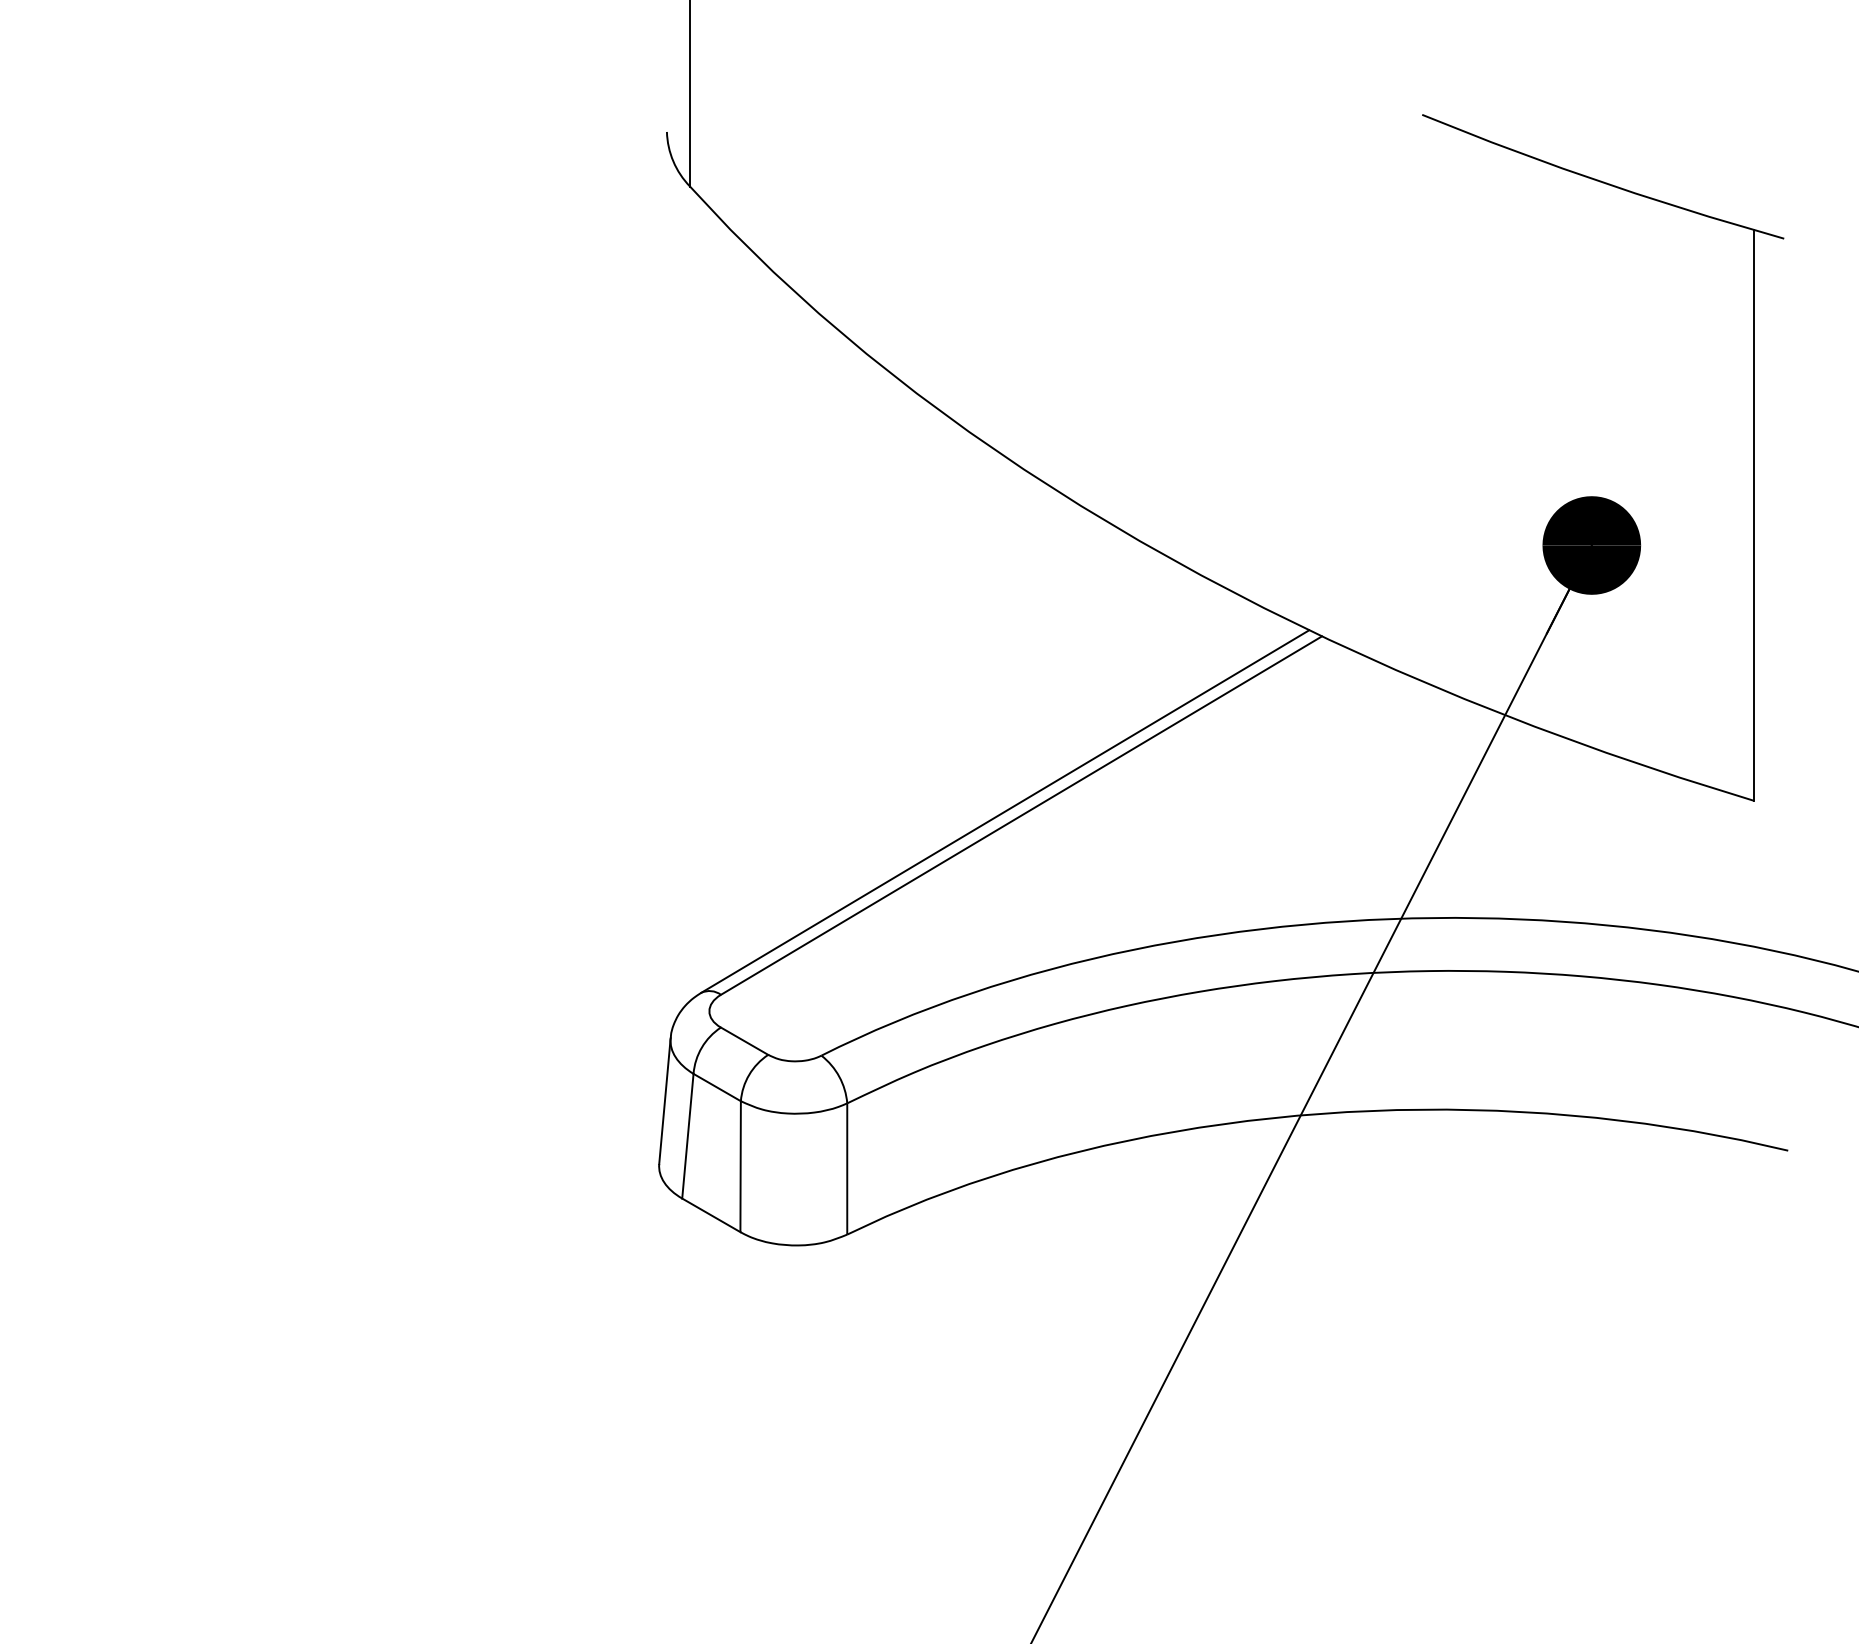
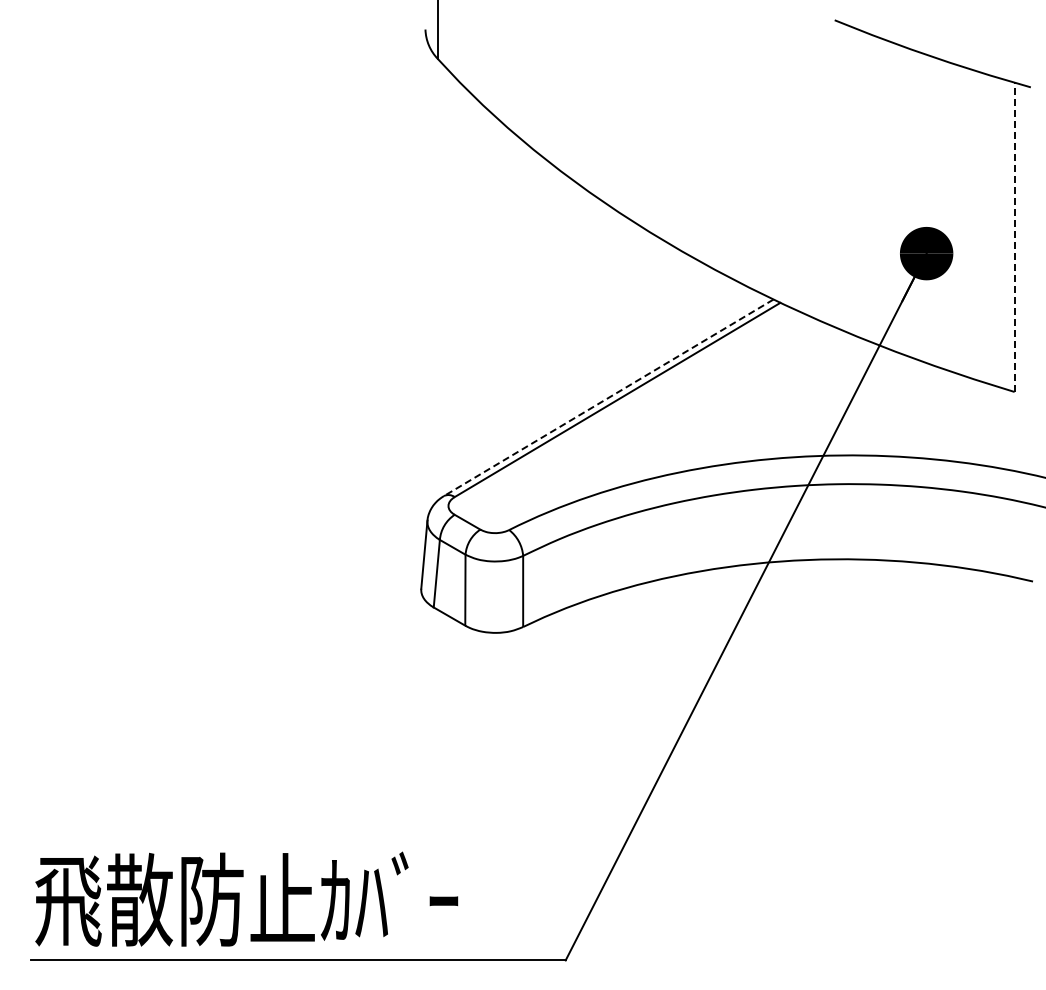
line: (1753, 515) -> (1014, 237), solid -> dashed
line: (1004, 811) -> (608, 397), solid -> dashed

